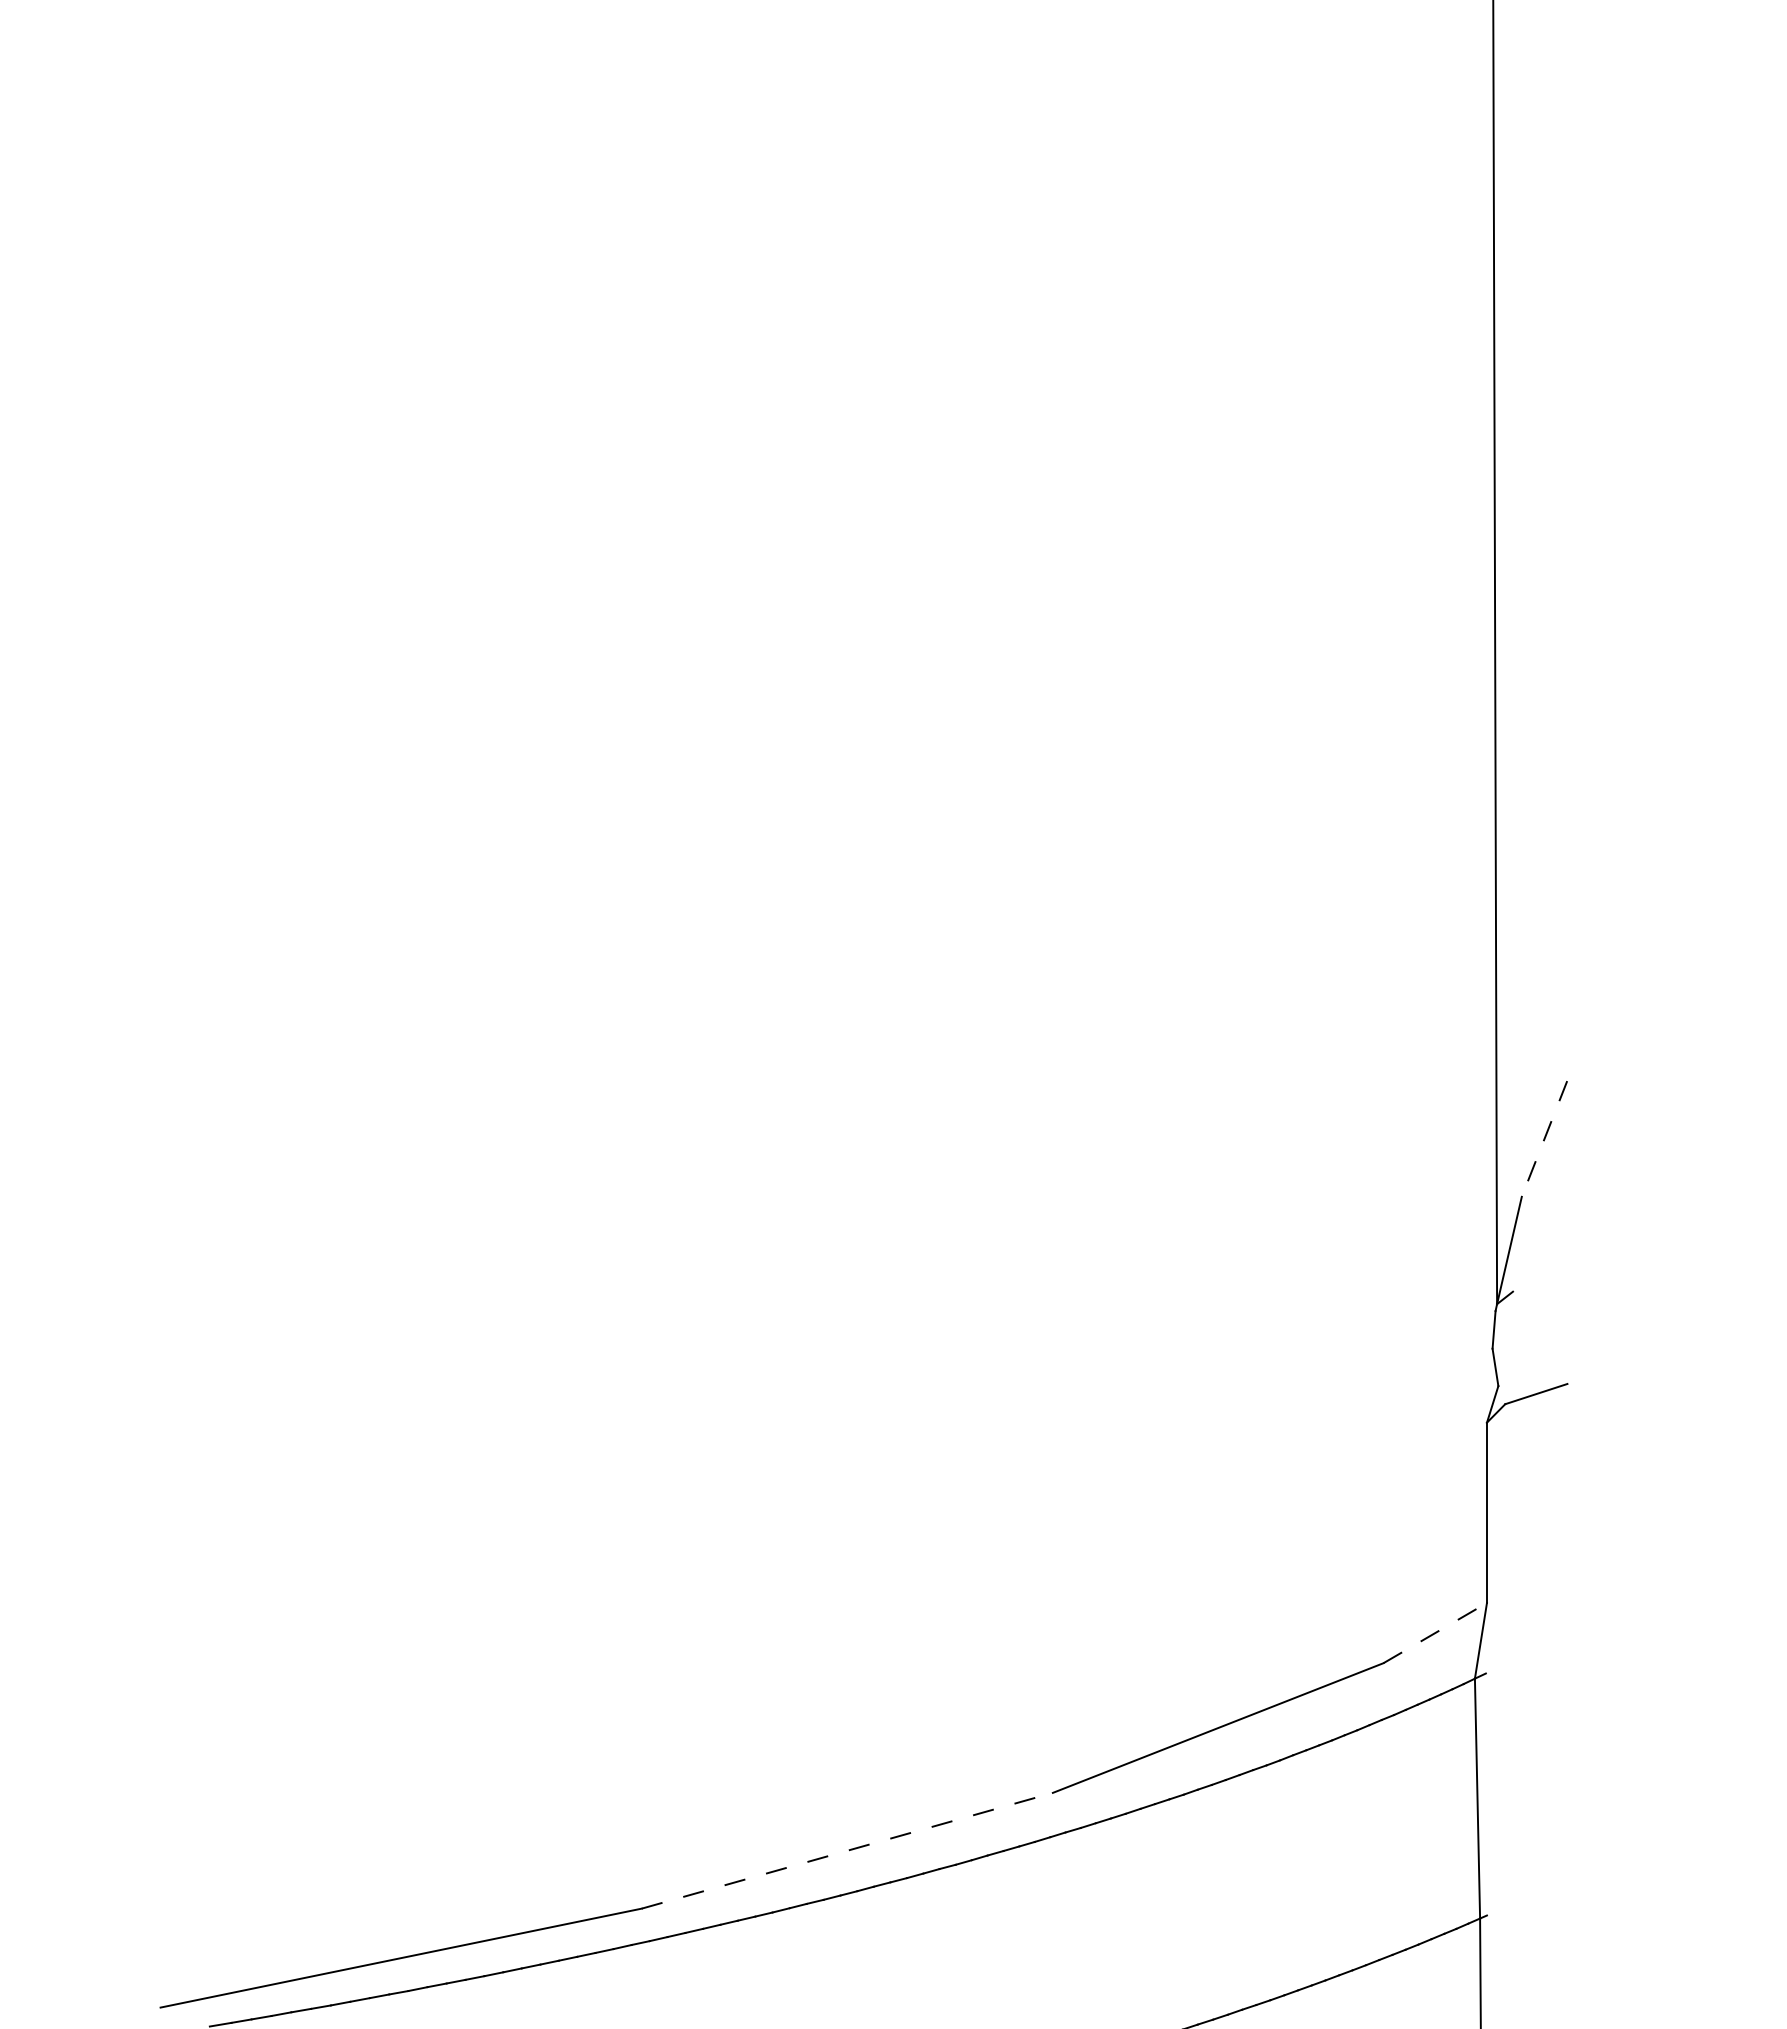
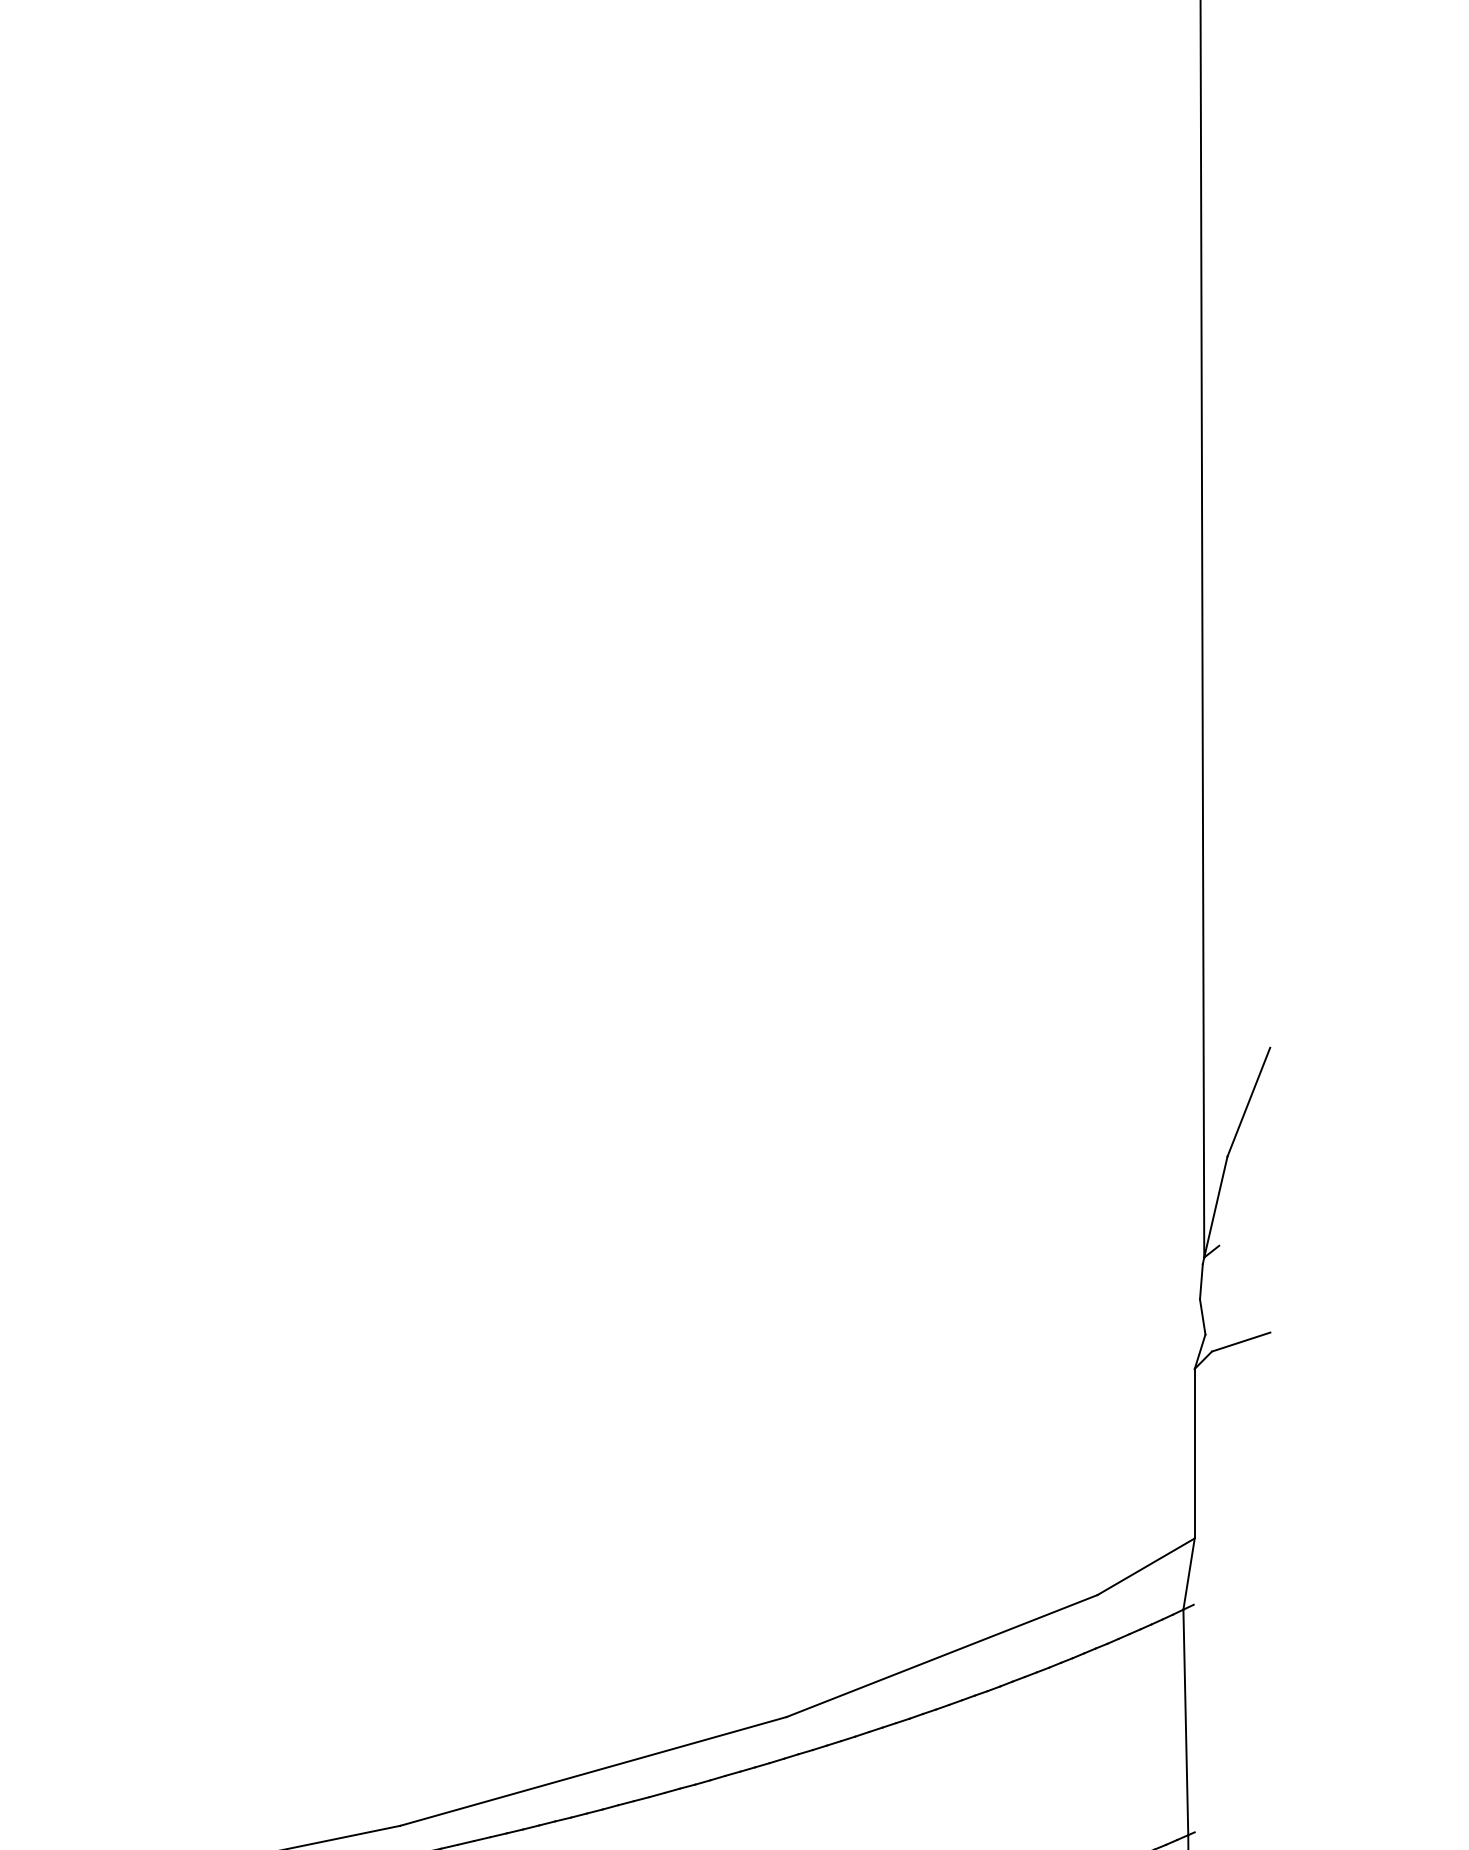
line: (1544, 1139) -> (1248, 1102), dashed -> solid
line: (1435, 1633) -> (1146, 1567), dashed -> solid
line: (847, 1850) -> (593, 1771), dashed -> solid

